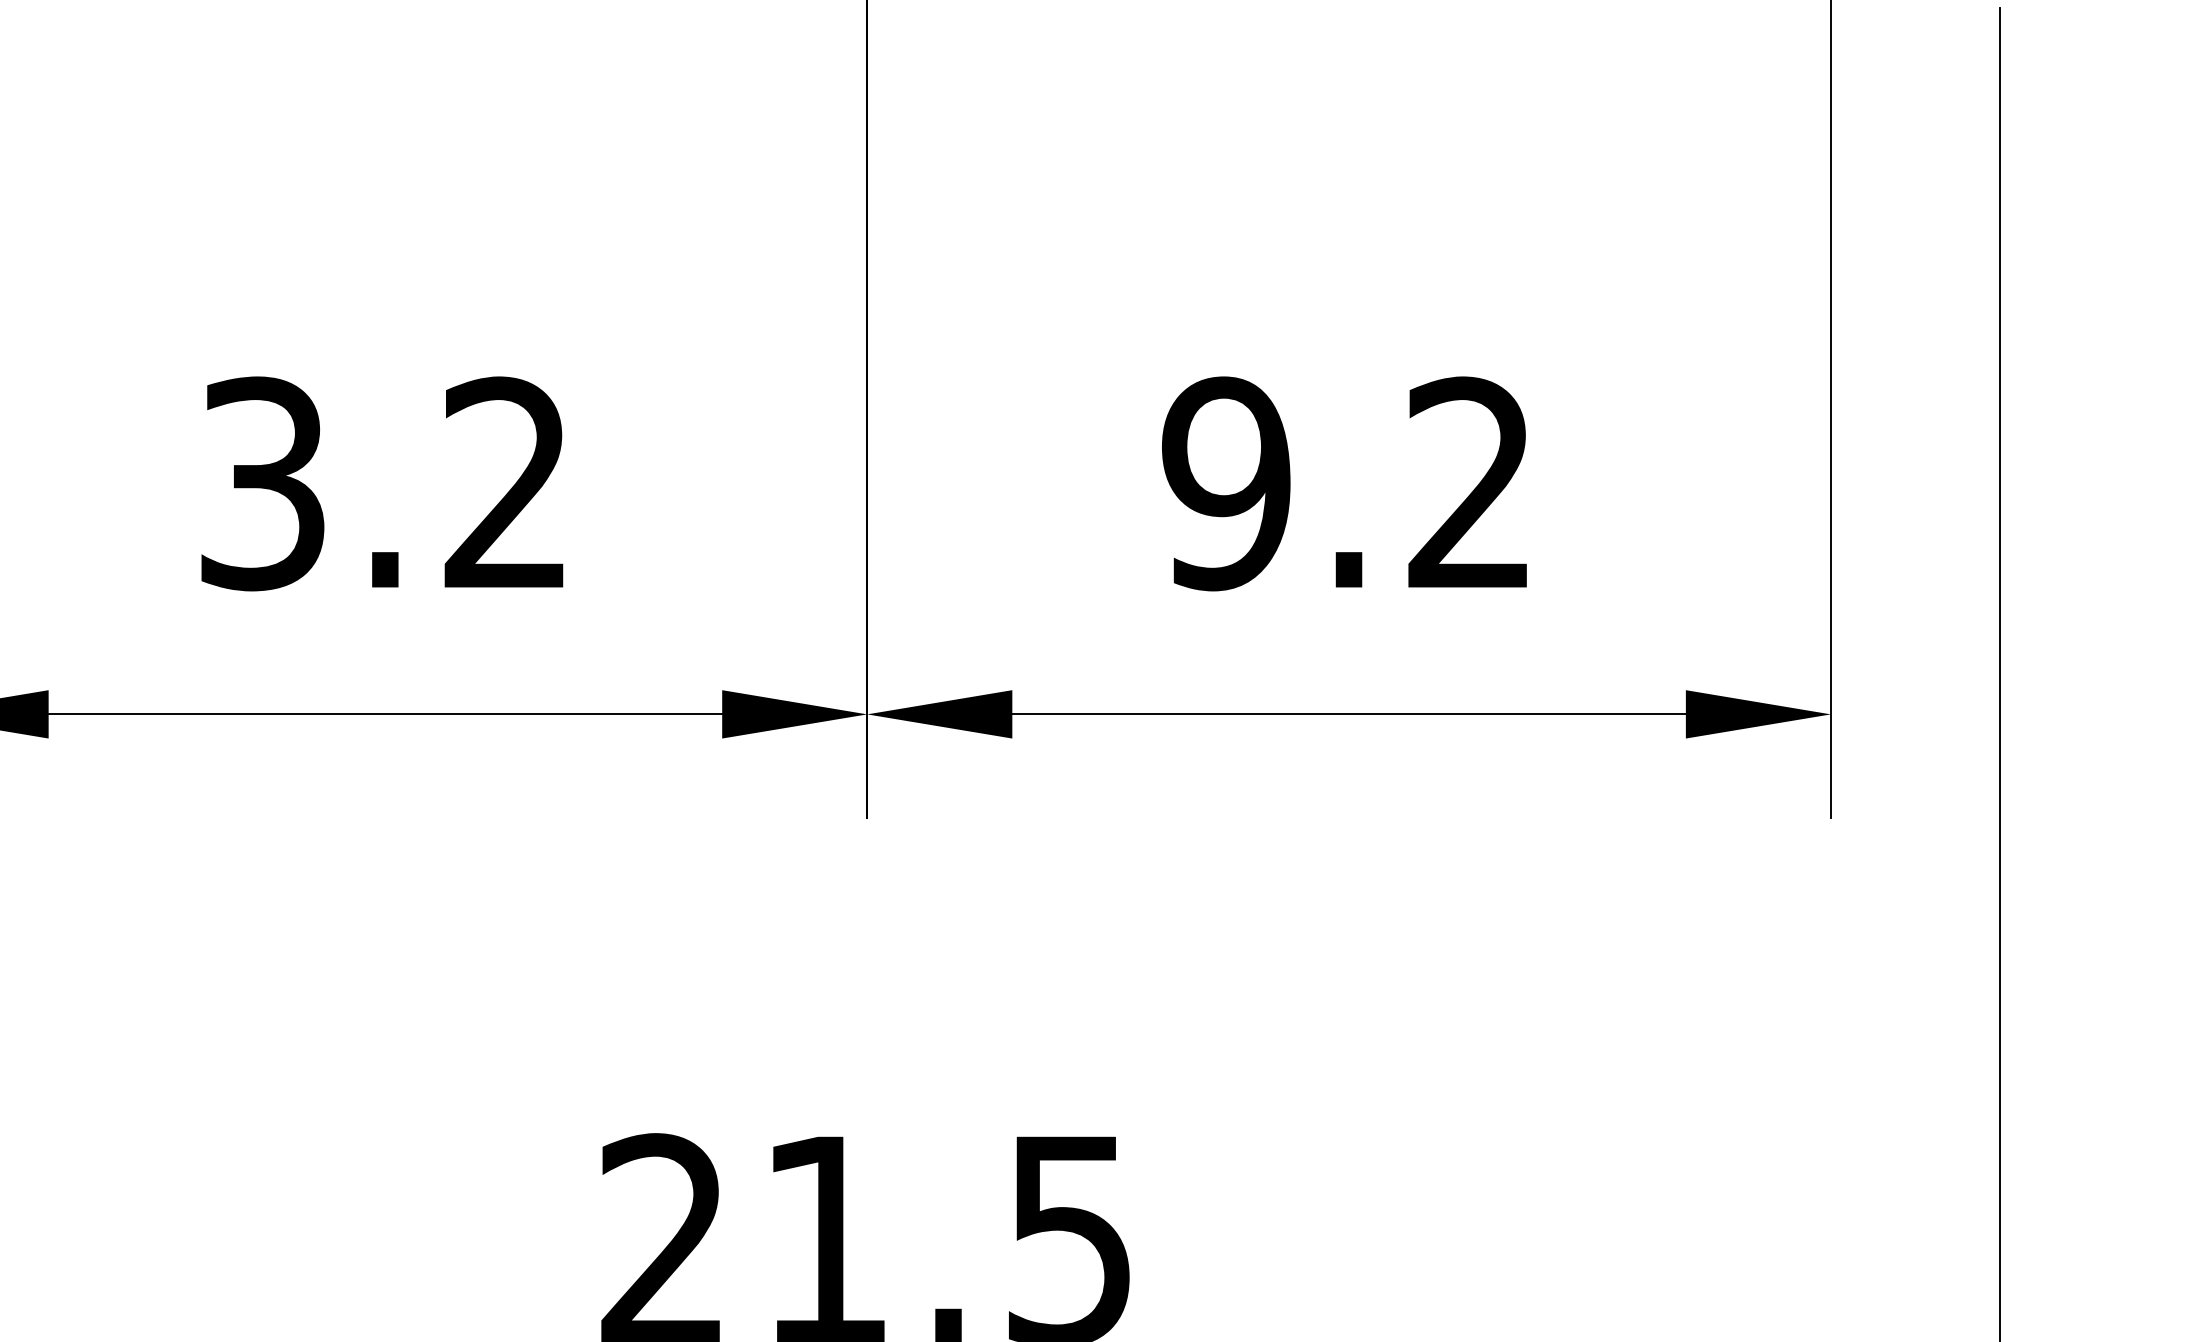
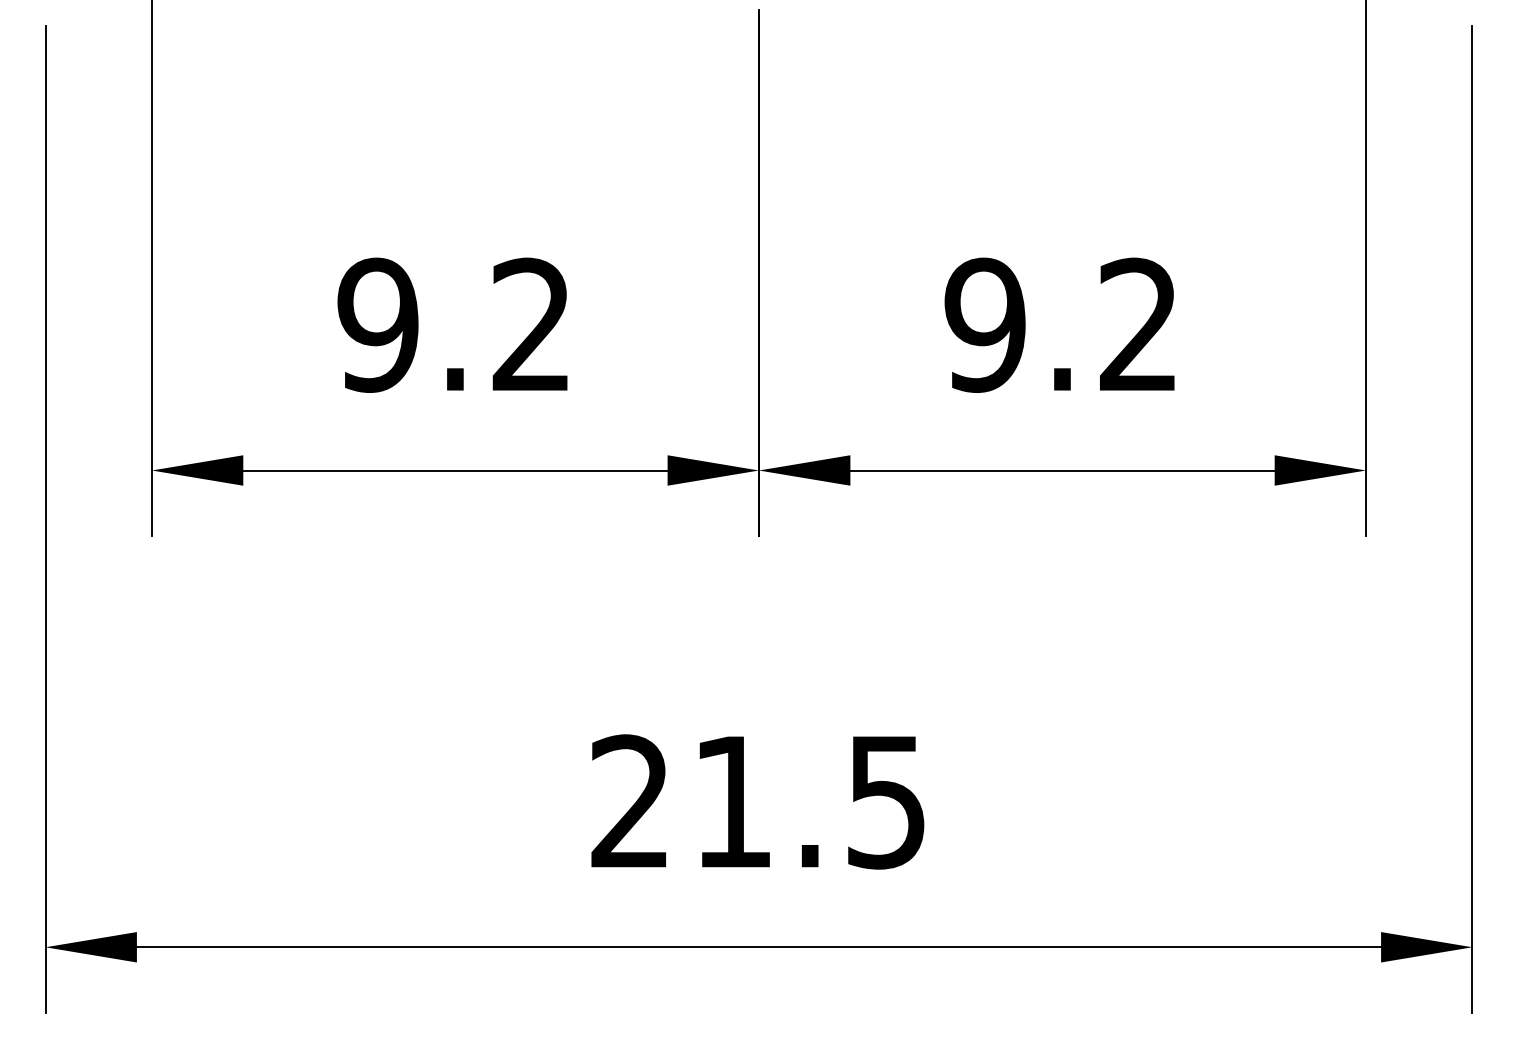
text: (261, 482) -> (377, 324), 3.2 -> 9.2

